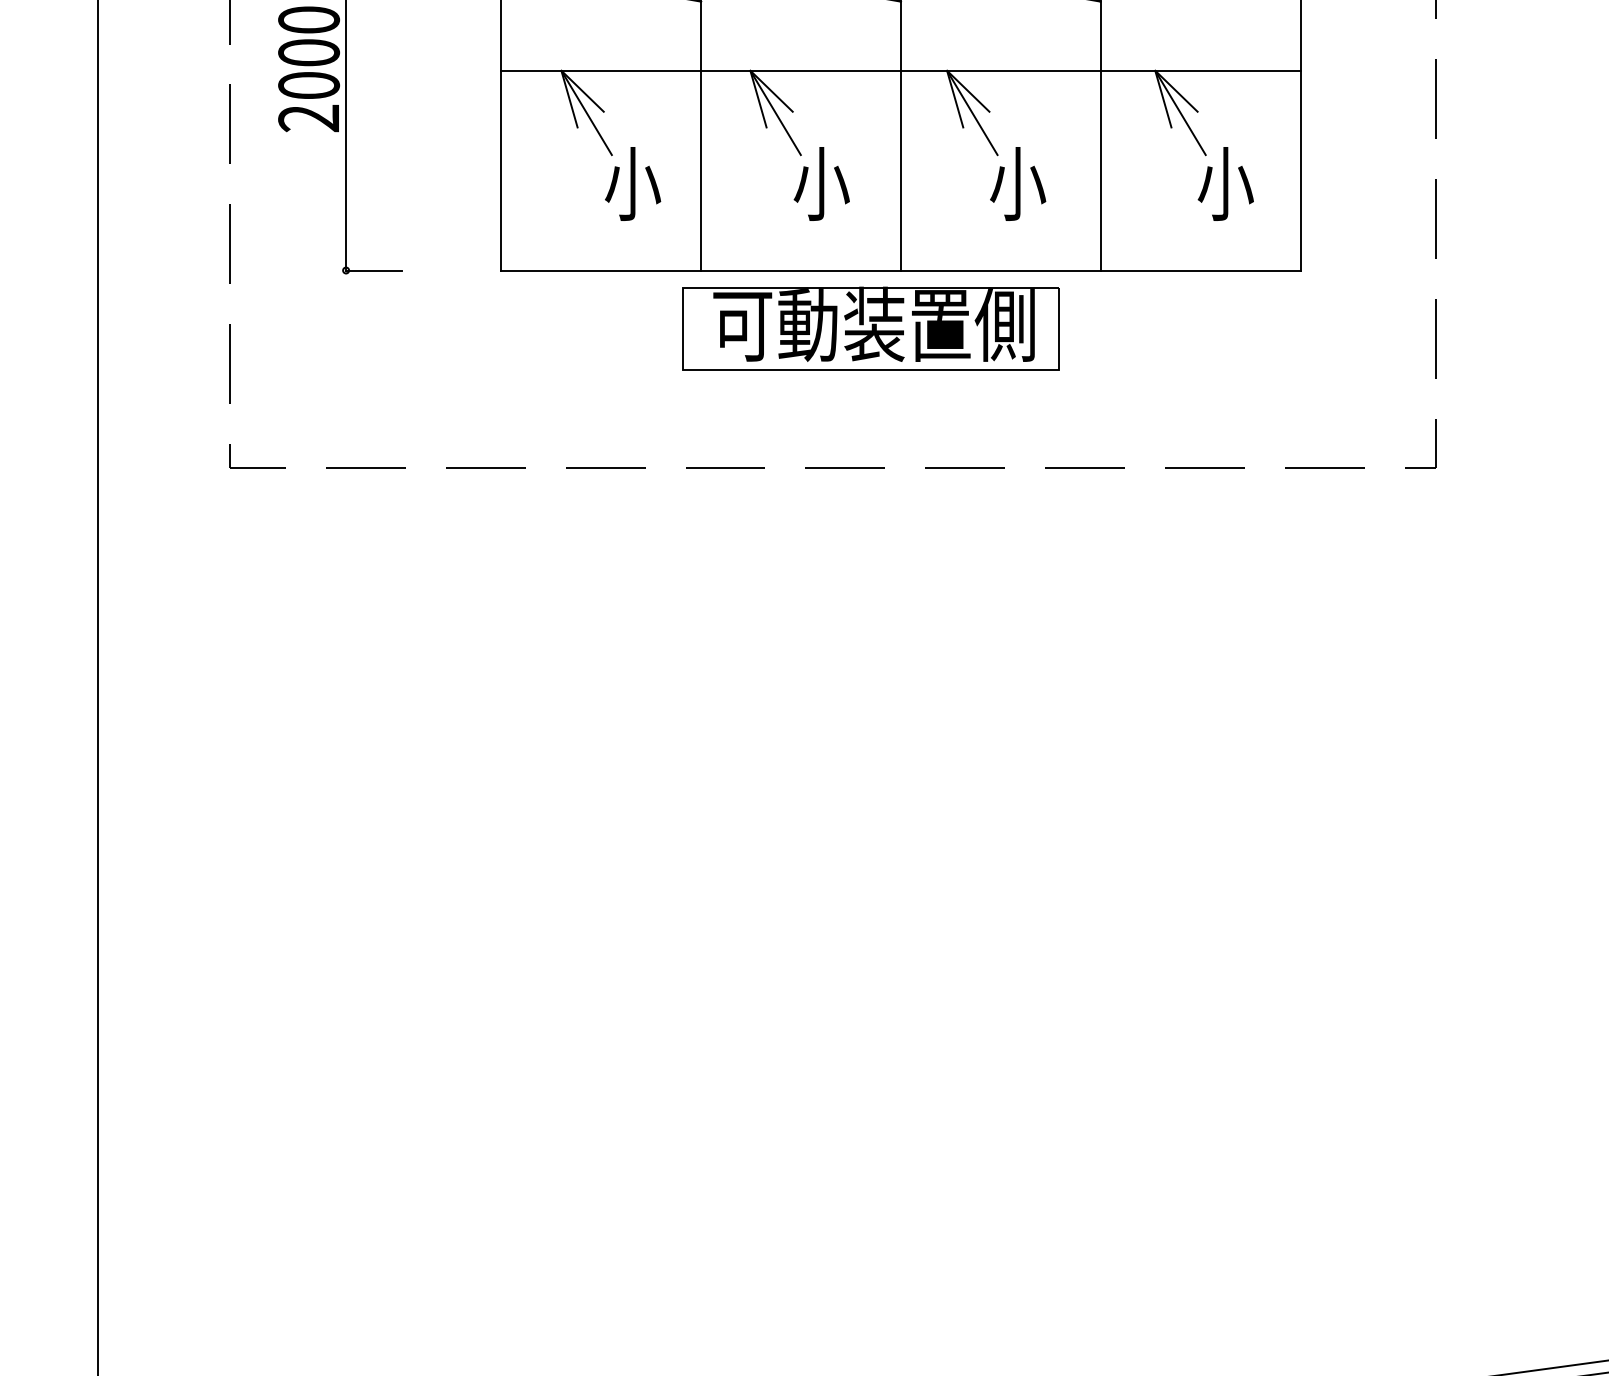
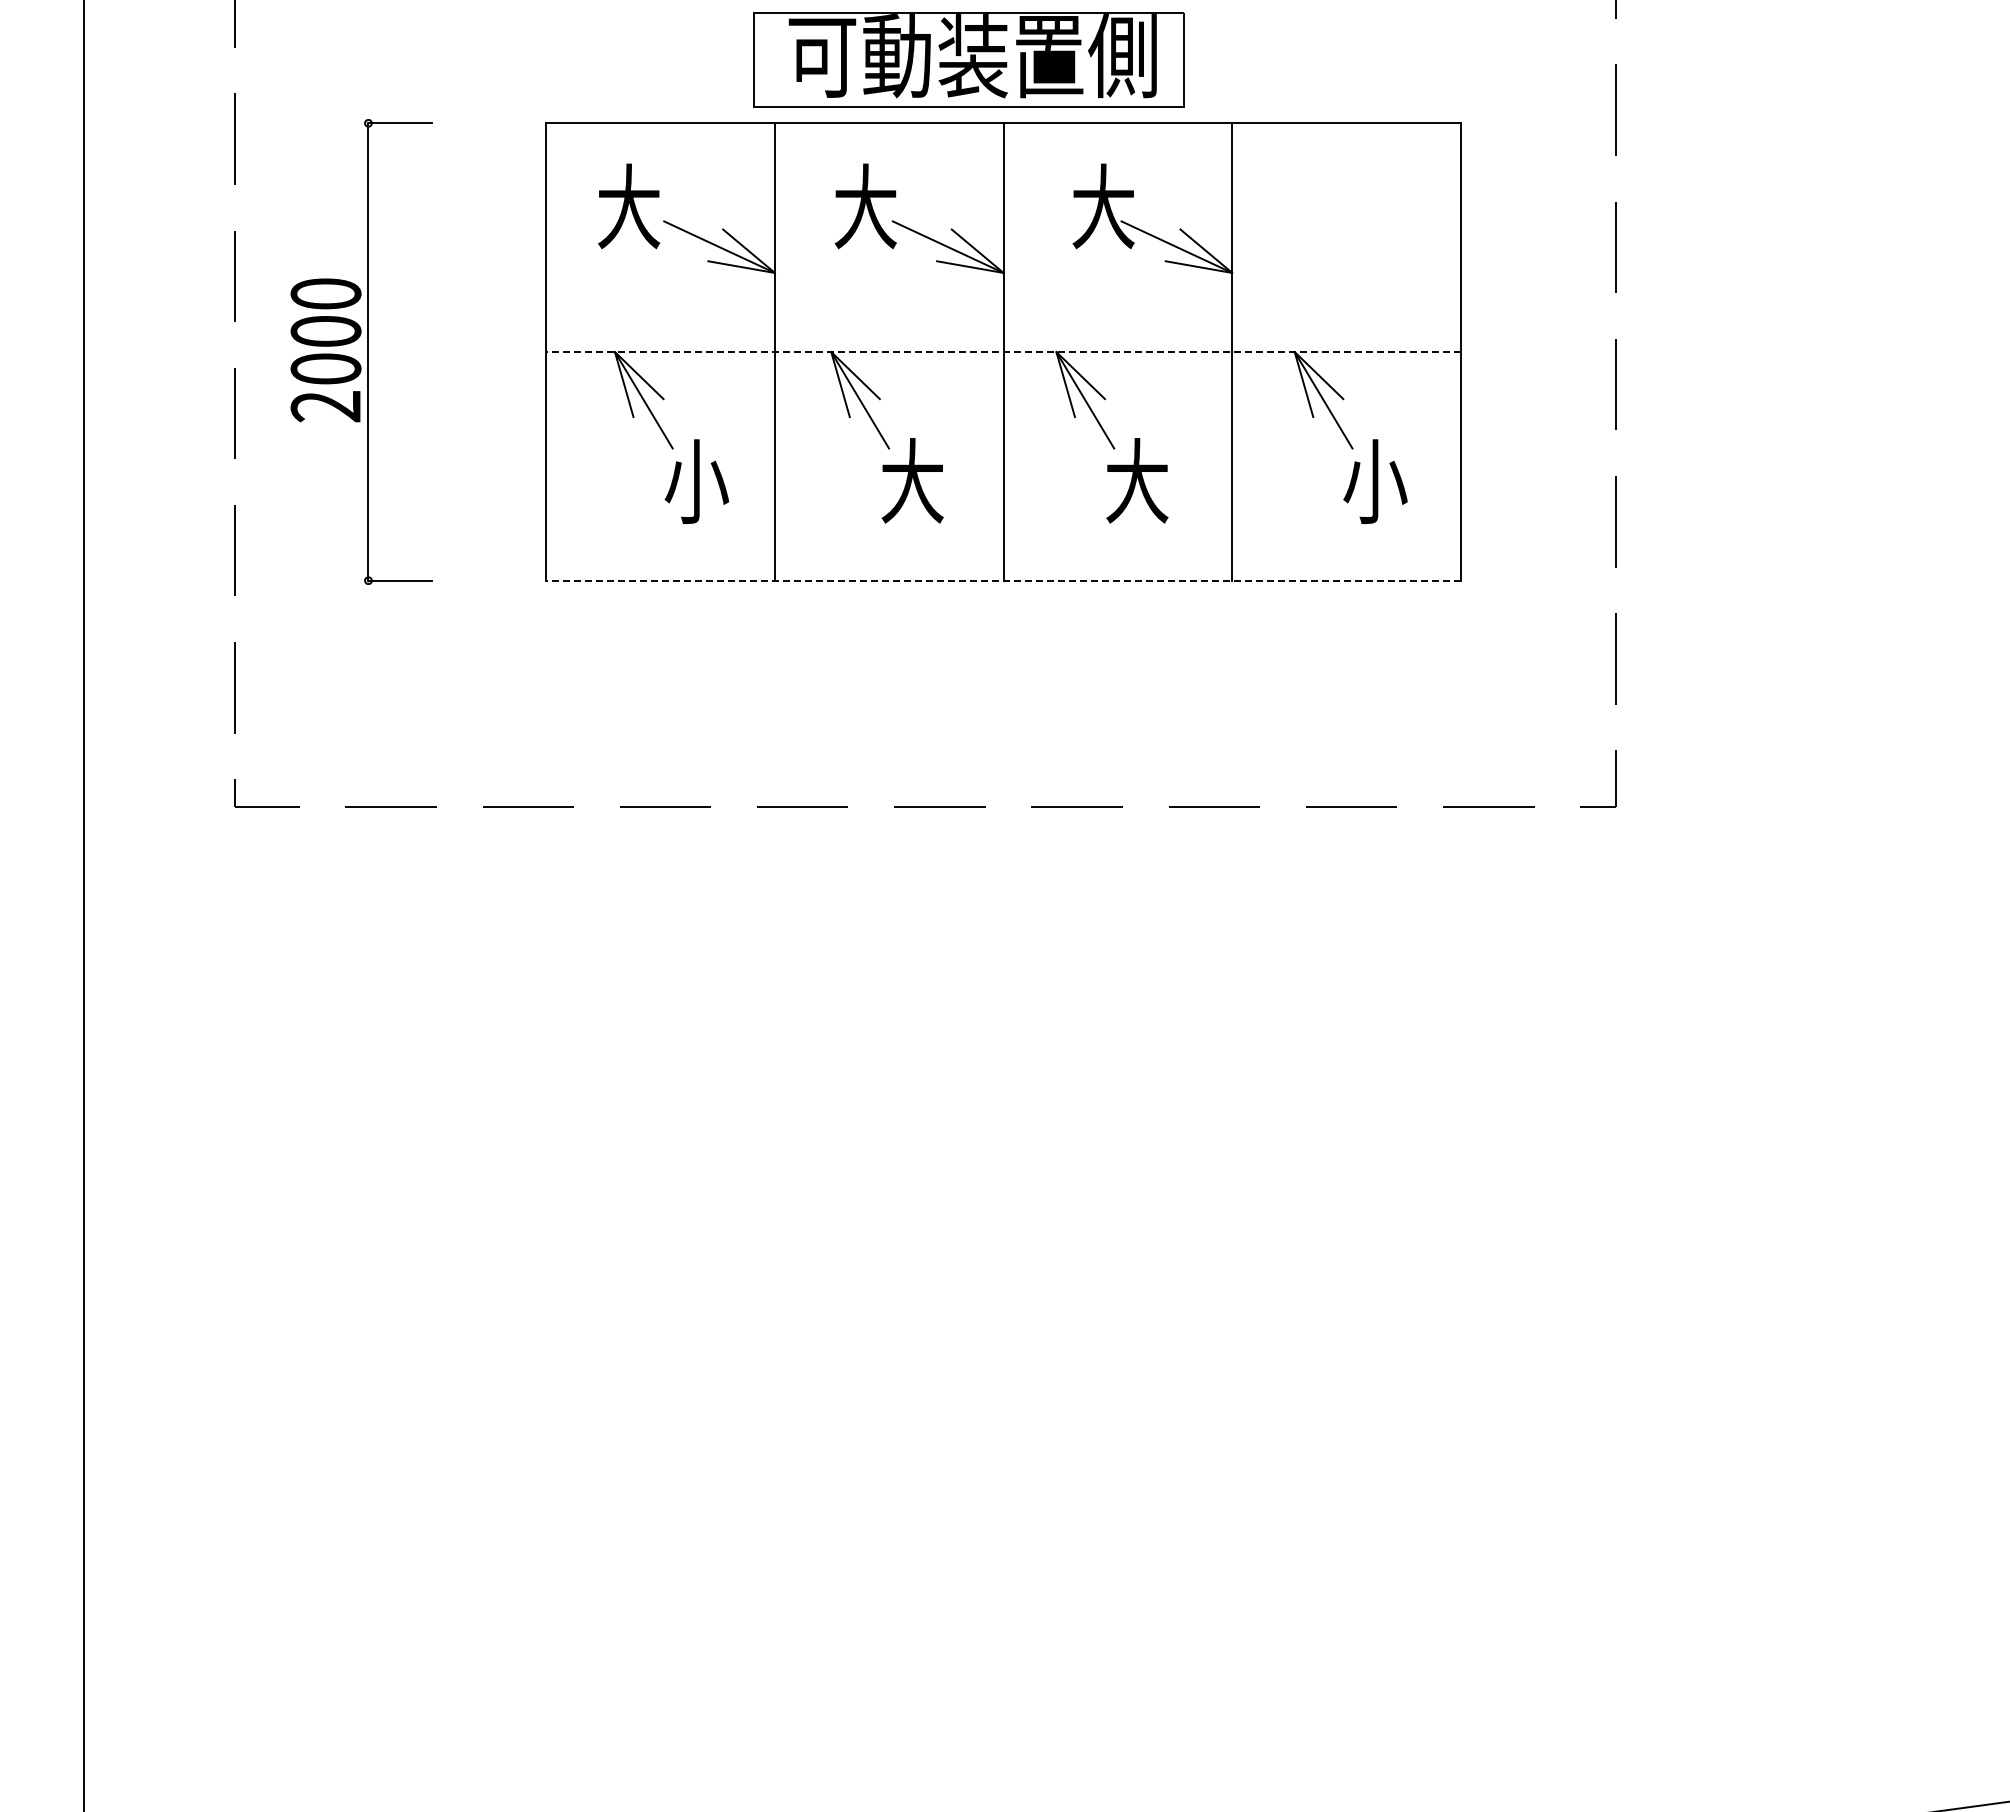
line: (900, 71) -> (1003, 352), solid -> dashed
text: (821, 183) -> (912, 481), 小 -> 大
text: (1017, 183) -> (1137, 481), 小 -> 大
line: (900, 270) -> (1003, 580), solid -> dashed
part: (870, 328) -> (968, 647), removed

